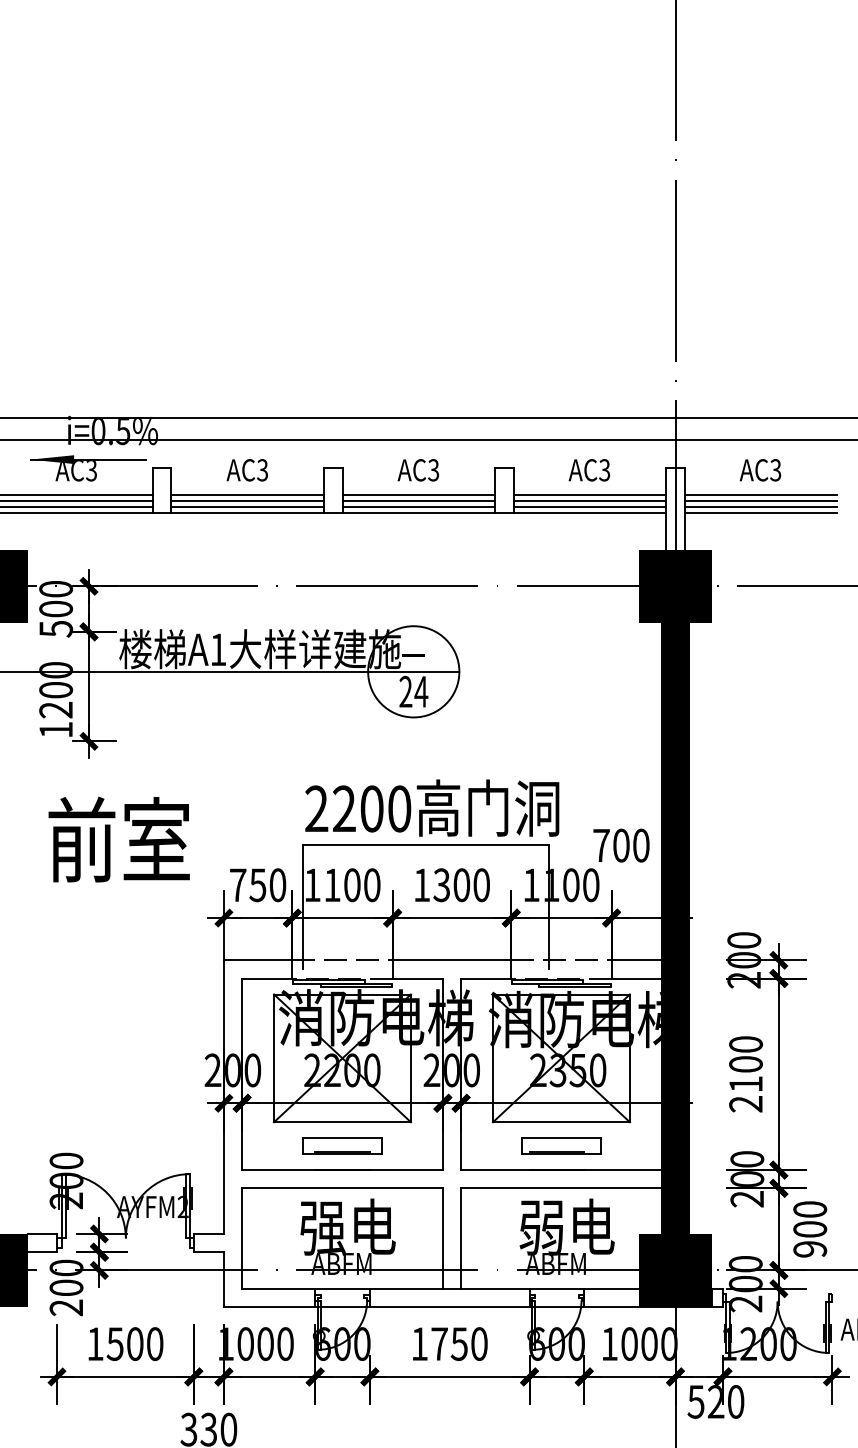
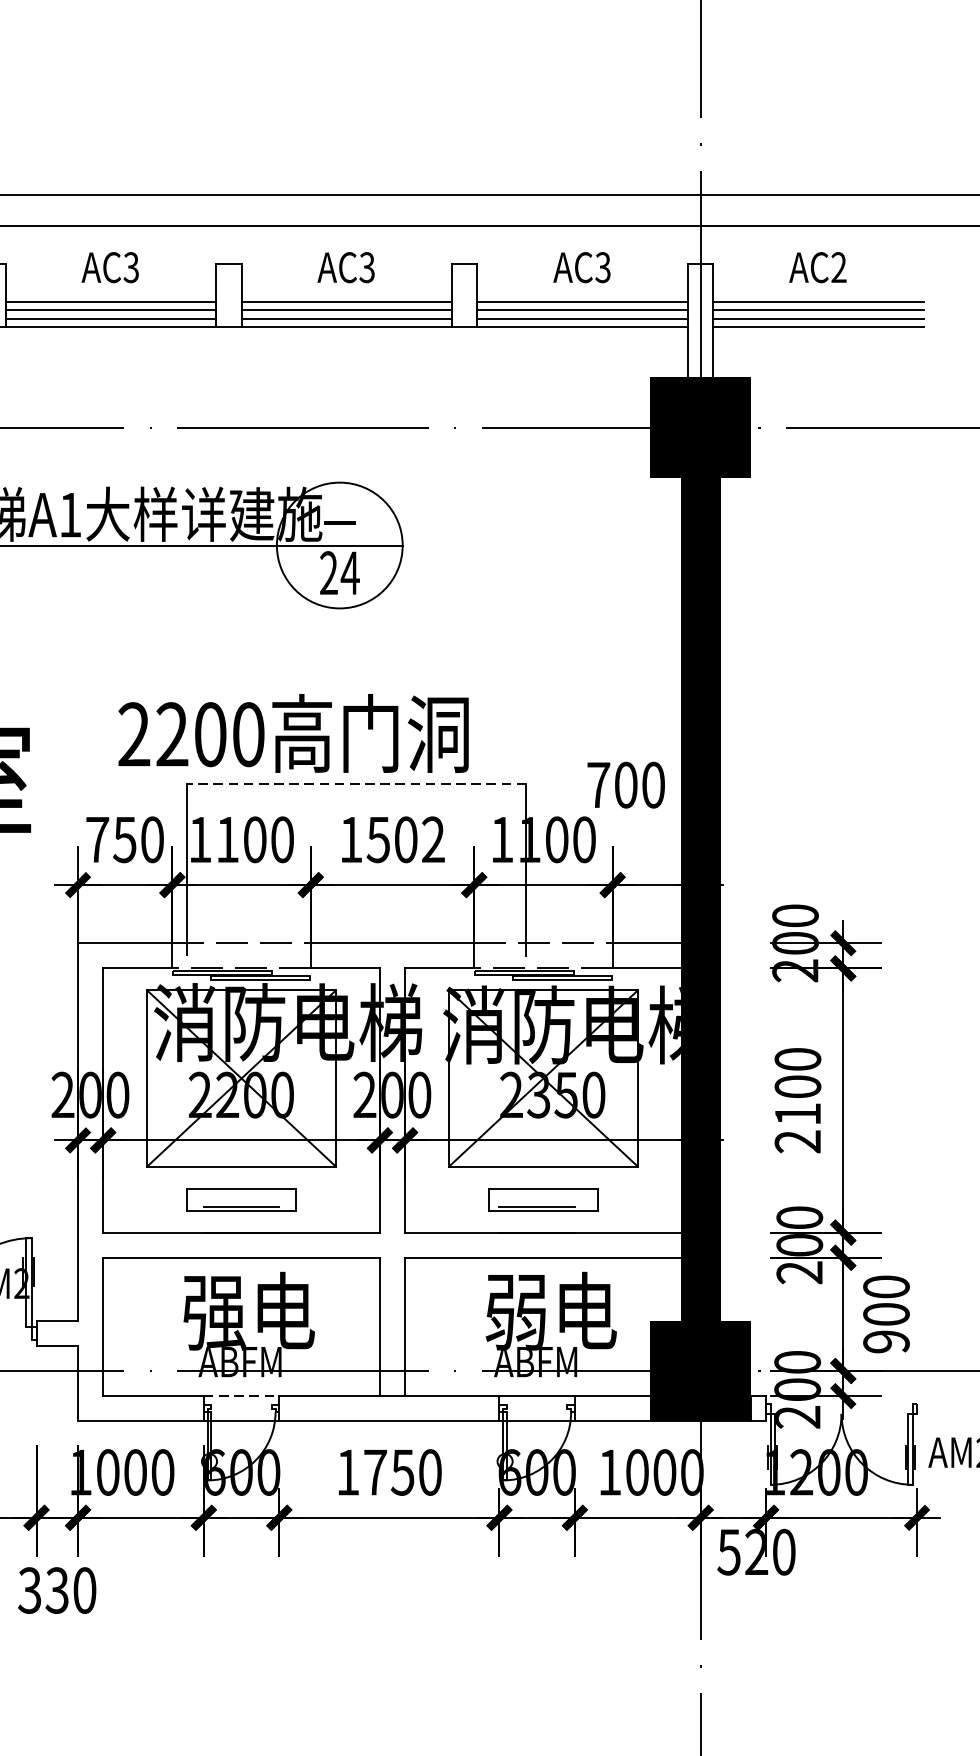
text: (775, 470) -> (838, 267), AC3 -> AC2
text: (432, 807) -> (293, 732), moved
line: (426, 845) -> (357, 785), solid -> dashed
text: (461, 885) -> (405, 840), 1300 -> 1502
line: (343, 1288) -> (242, 1395), solid -> dashed

